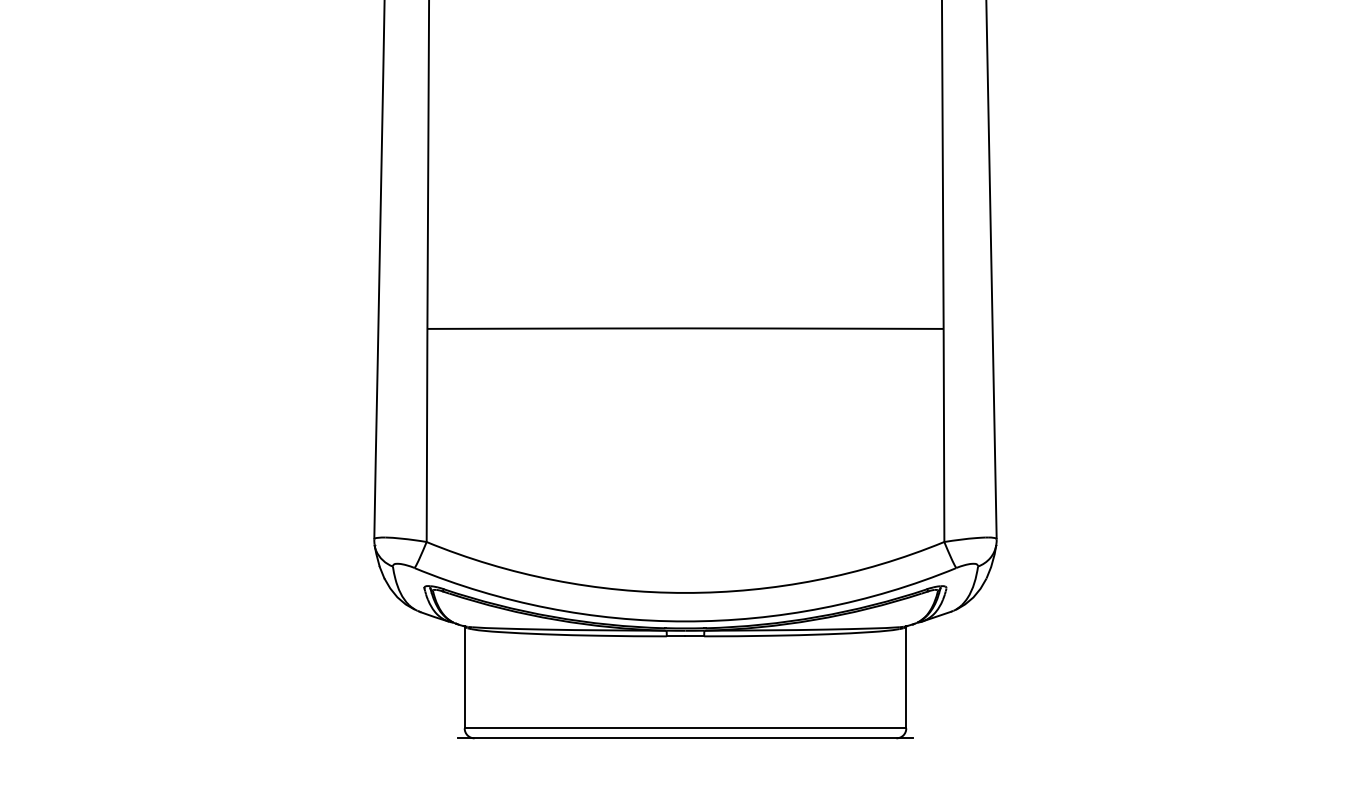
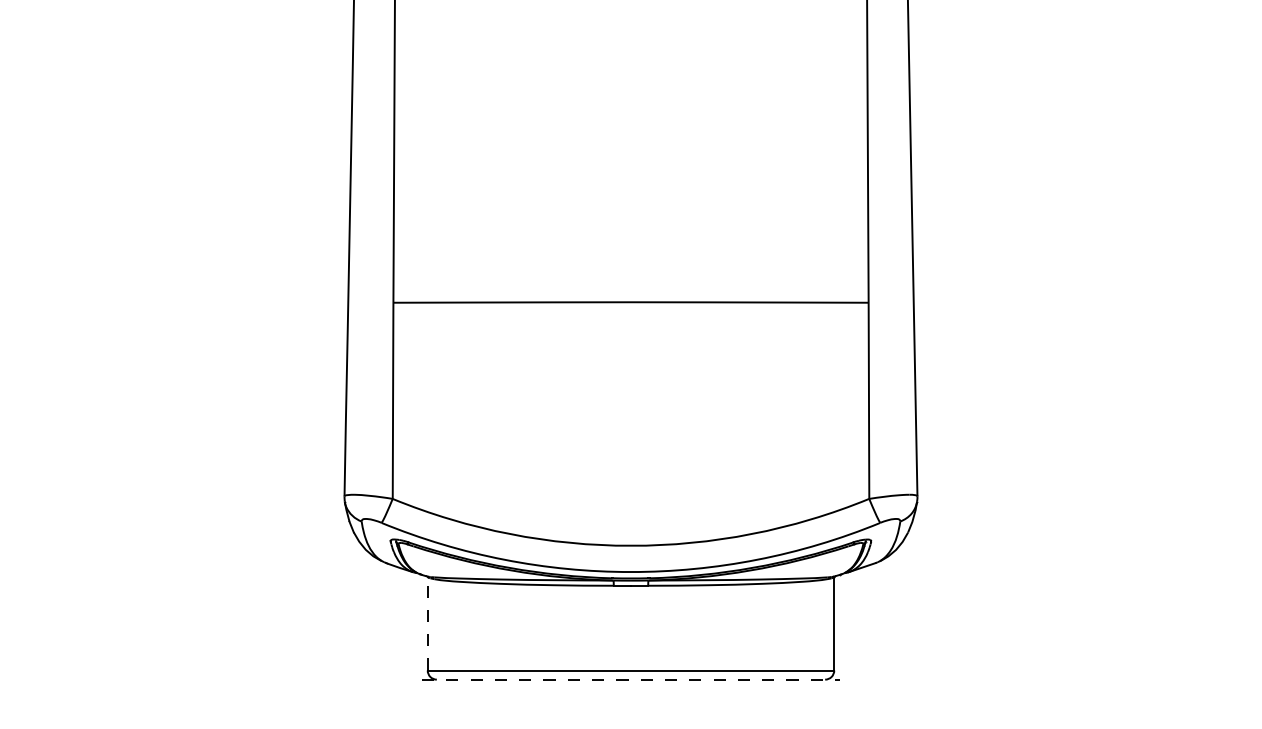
line: (464, 677) -> (427, 623), solid -> dashed
line: (686, 738) -> (631, 679), solid -> dashed

